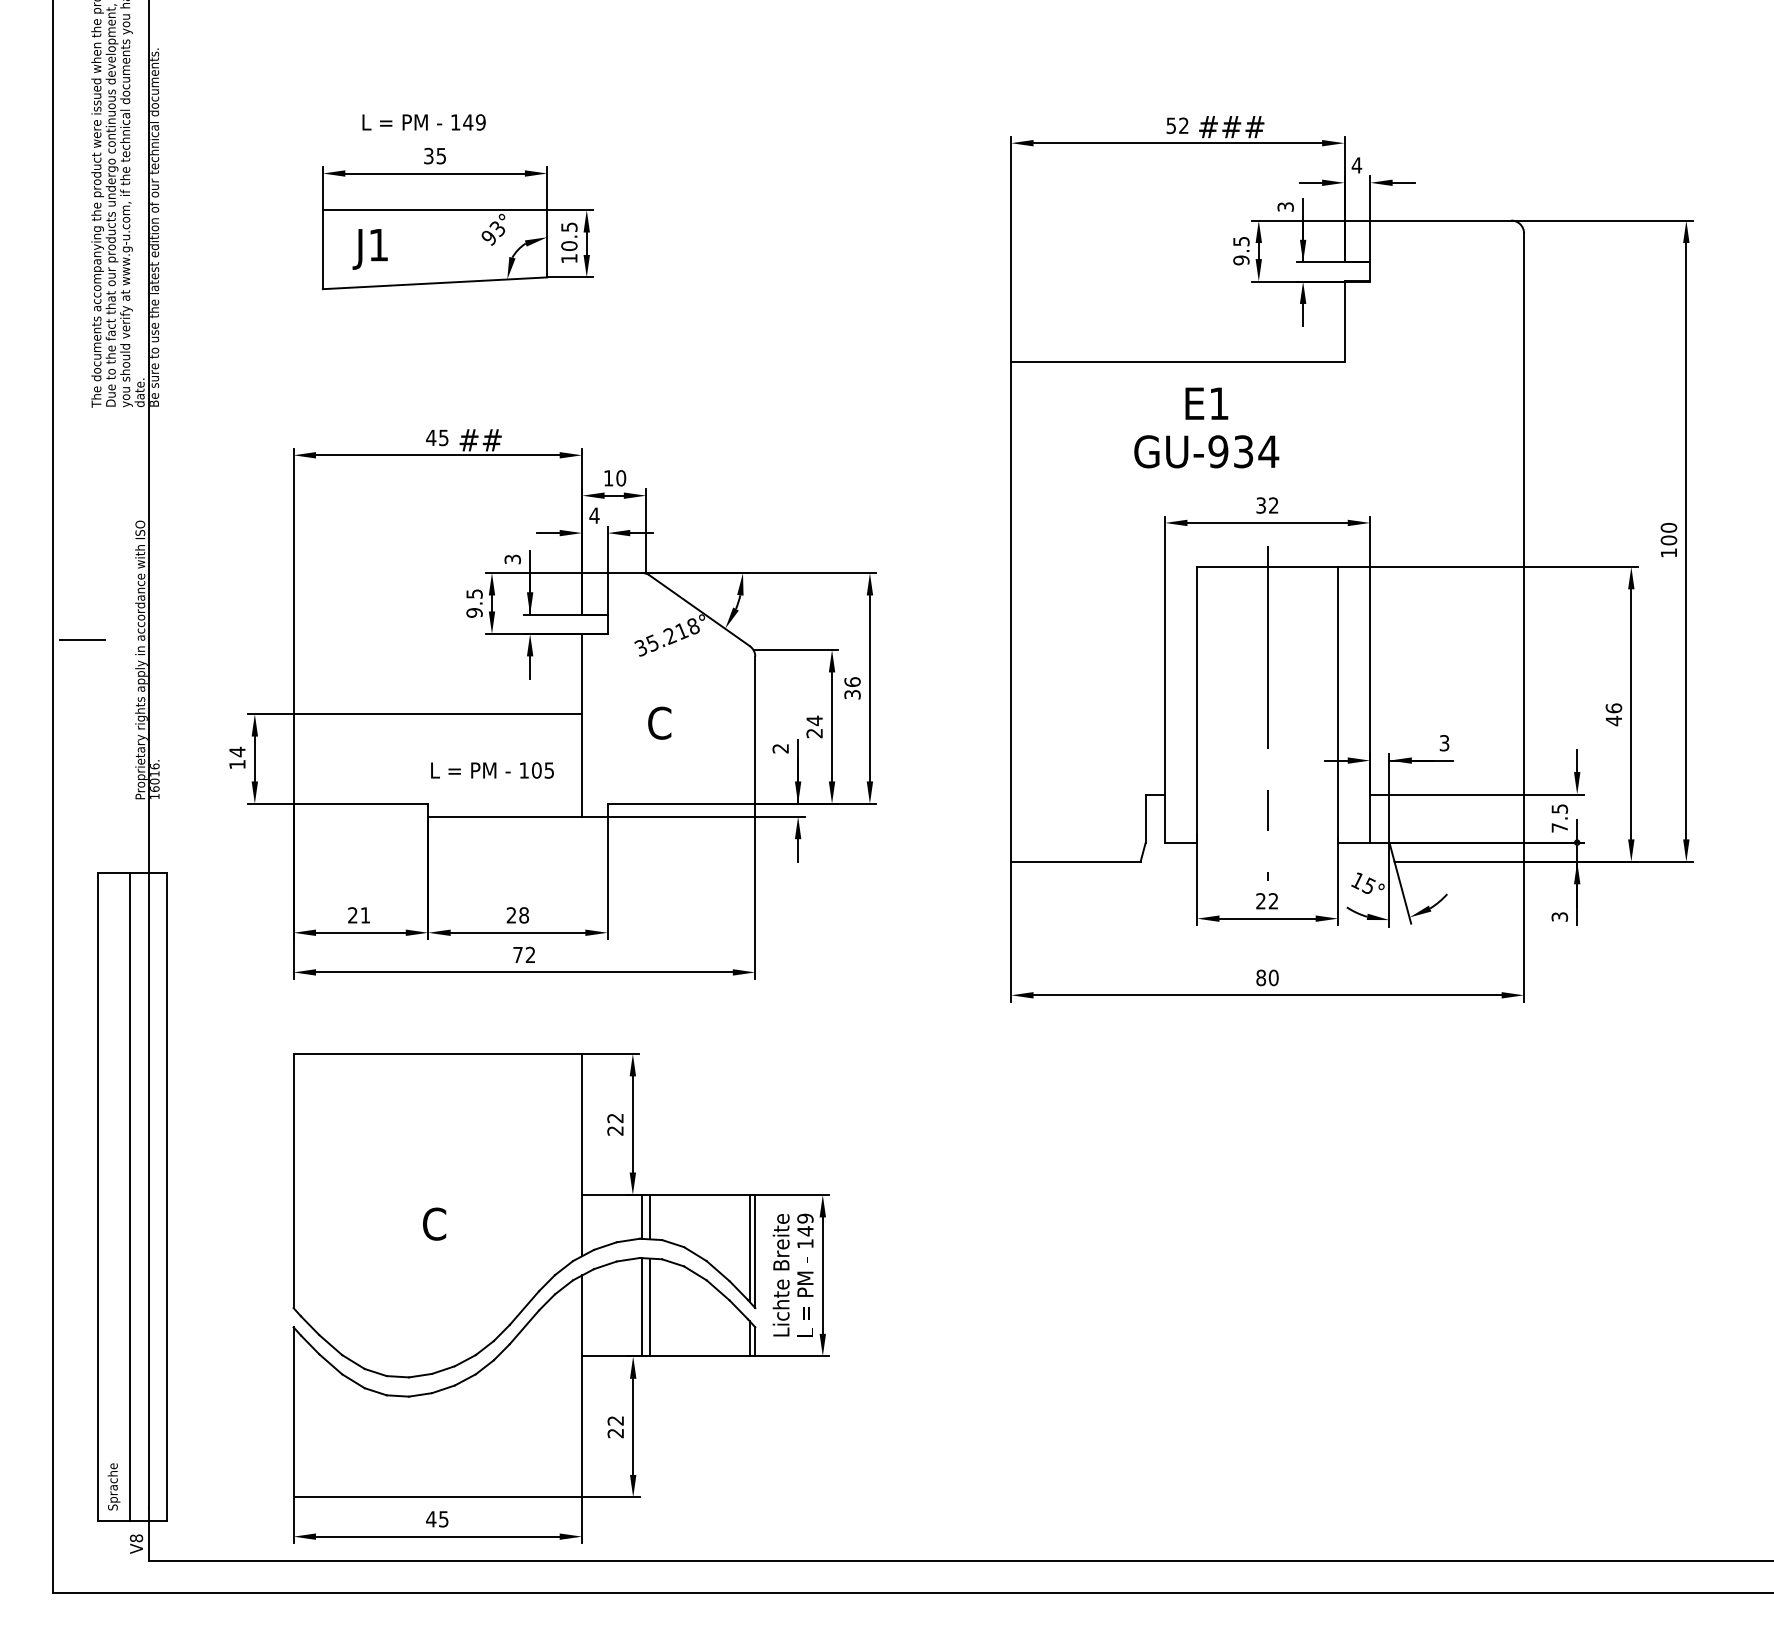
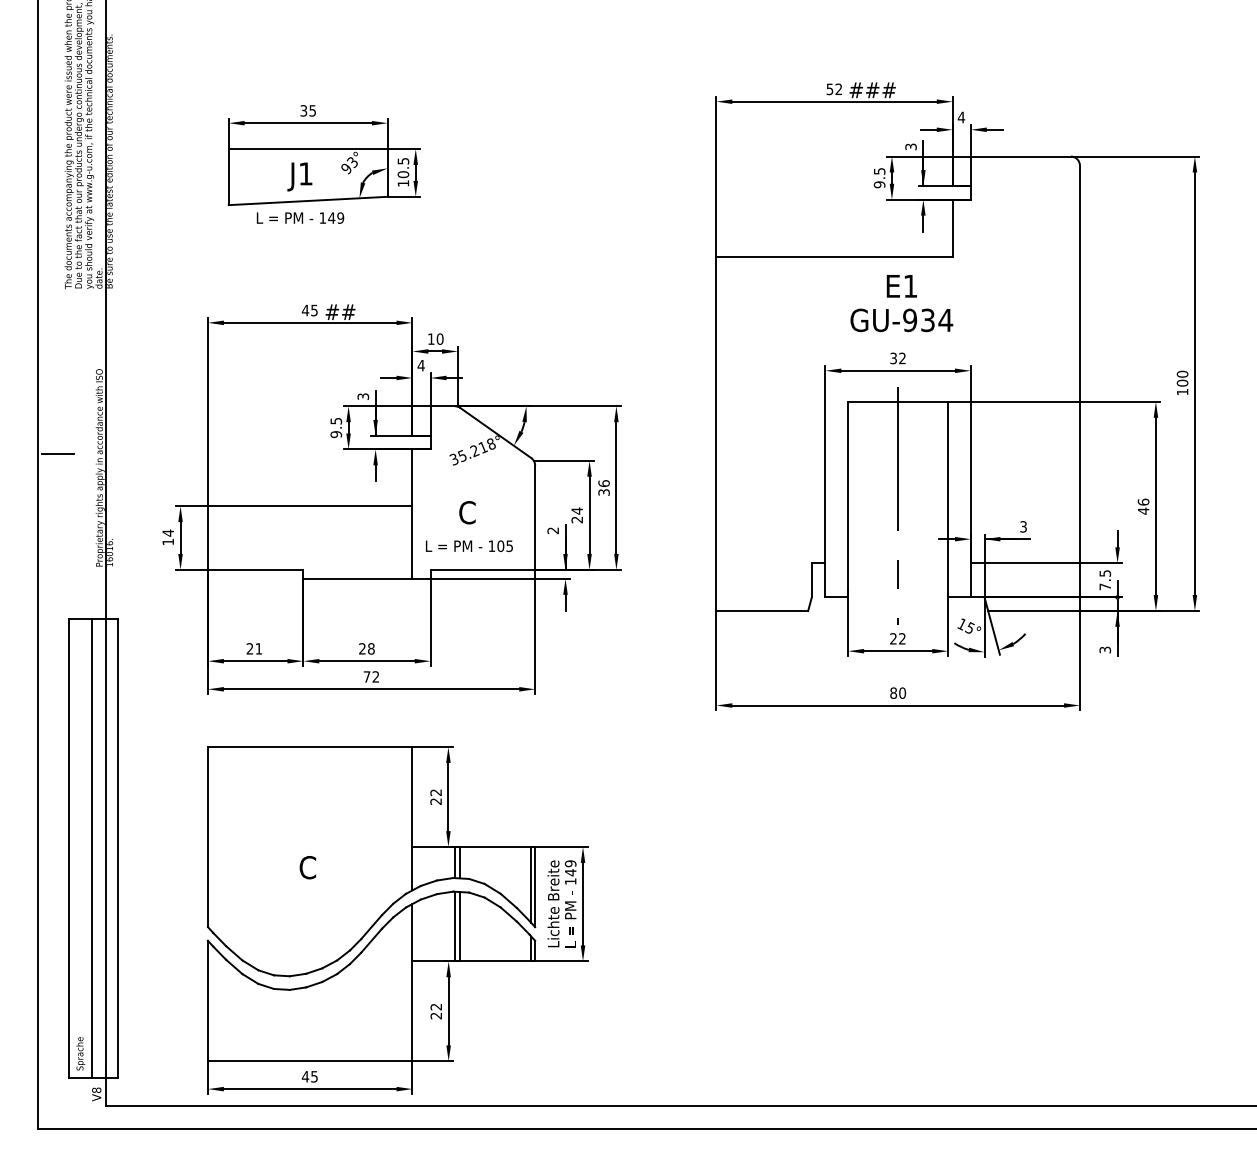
text: (423, 122) -> (300, 218), moved
text: (369, 249) -> (299, 177), moved
text: (1206, 427) -> (901, 303), moved
text: (492, 770) -> (469, 546), moved

